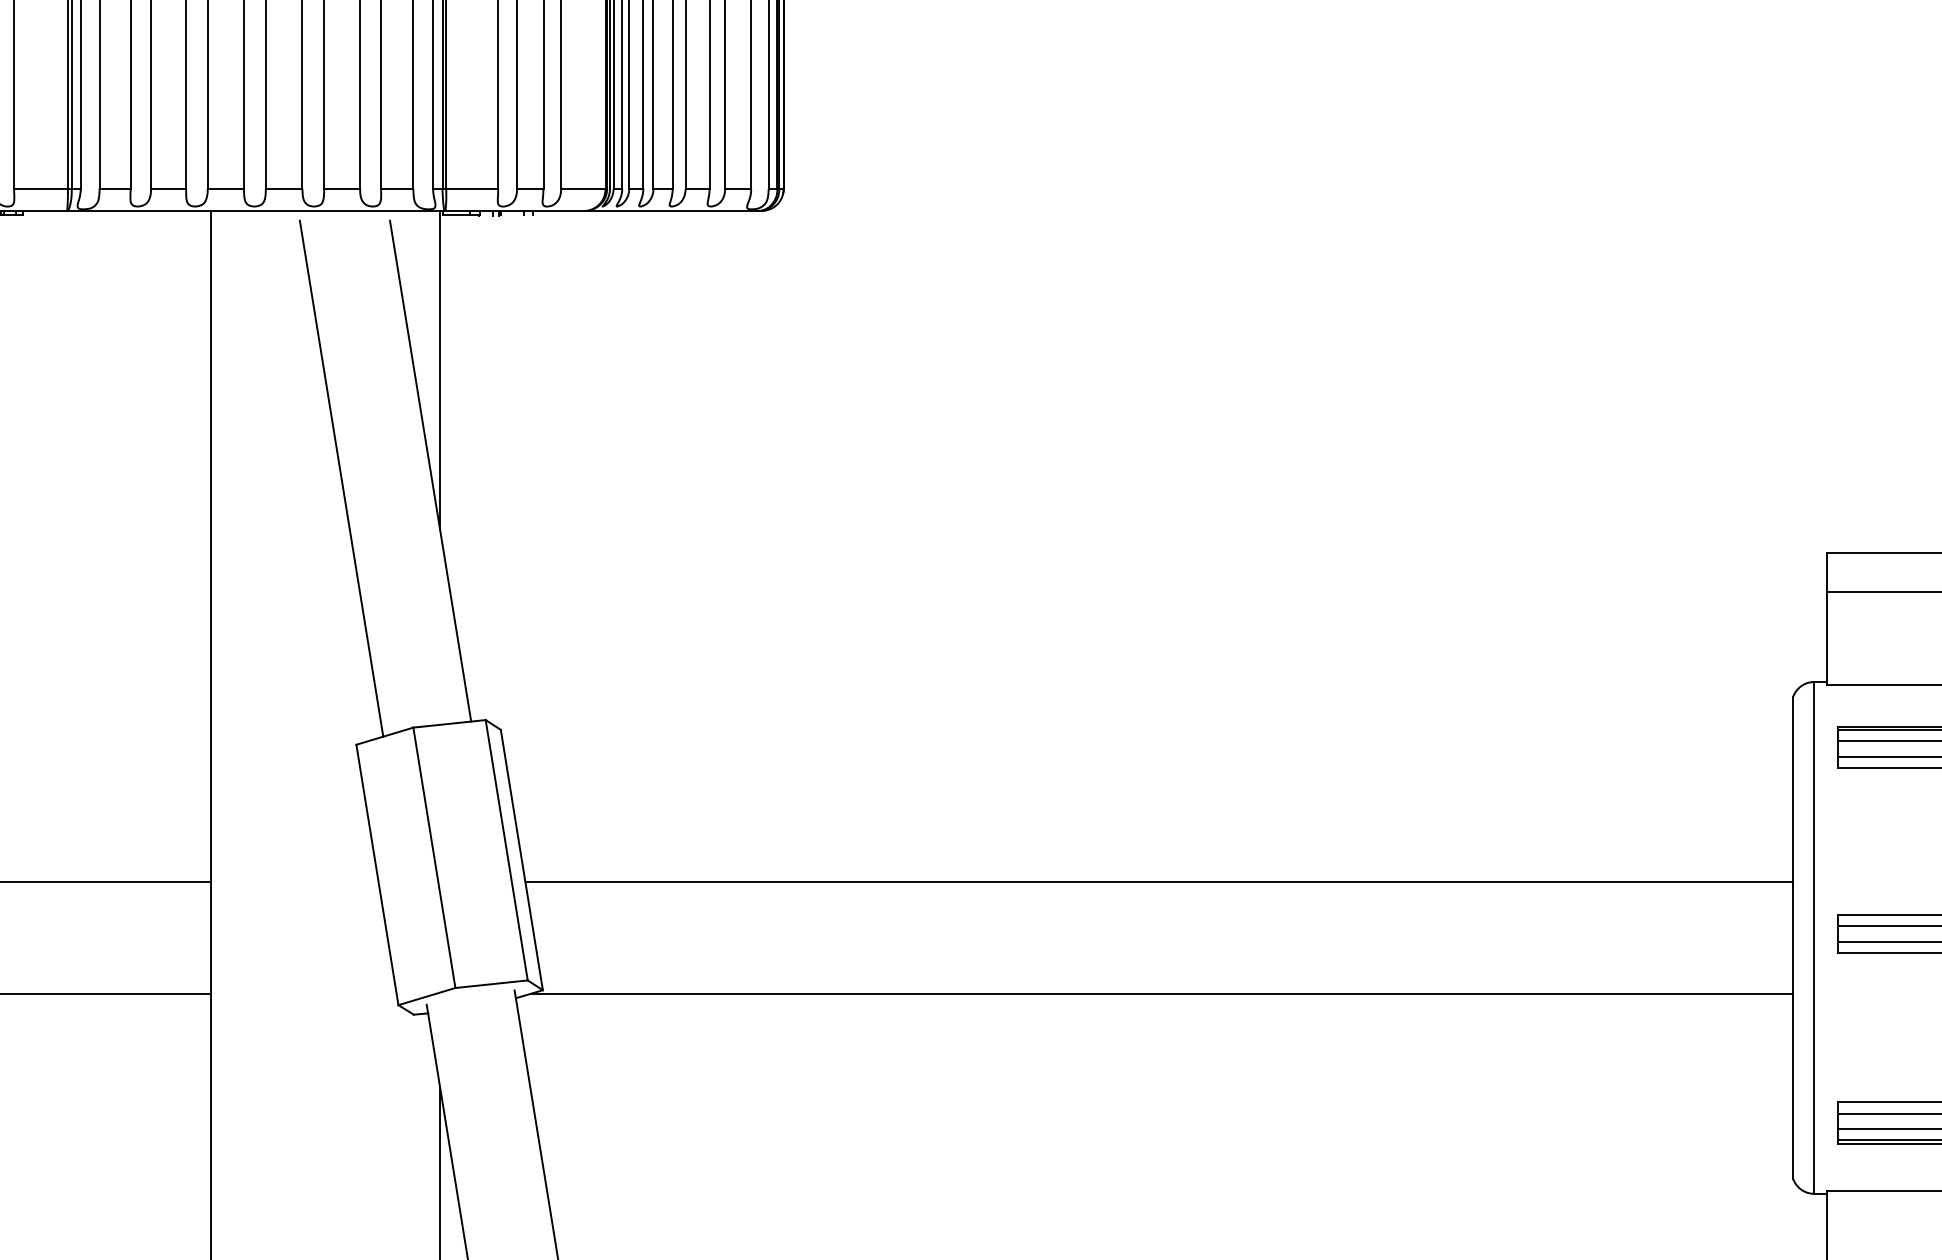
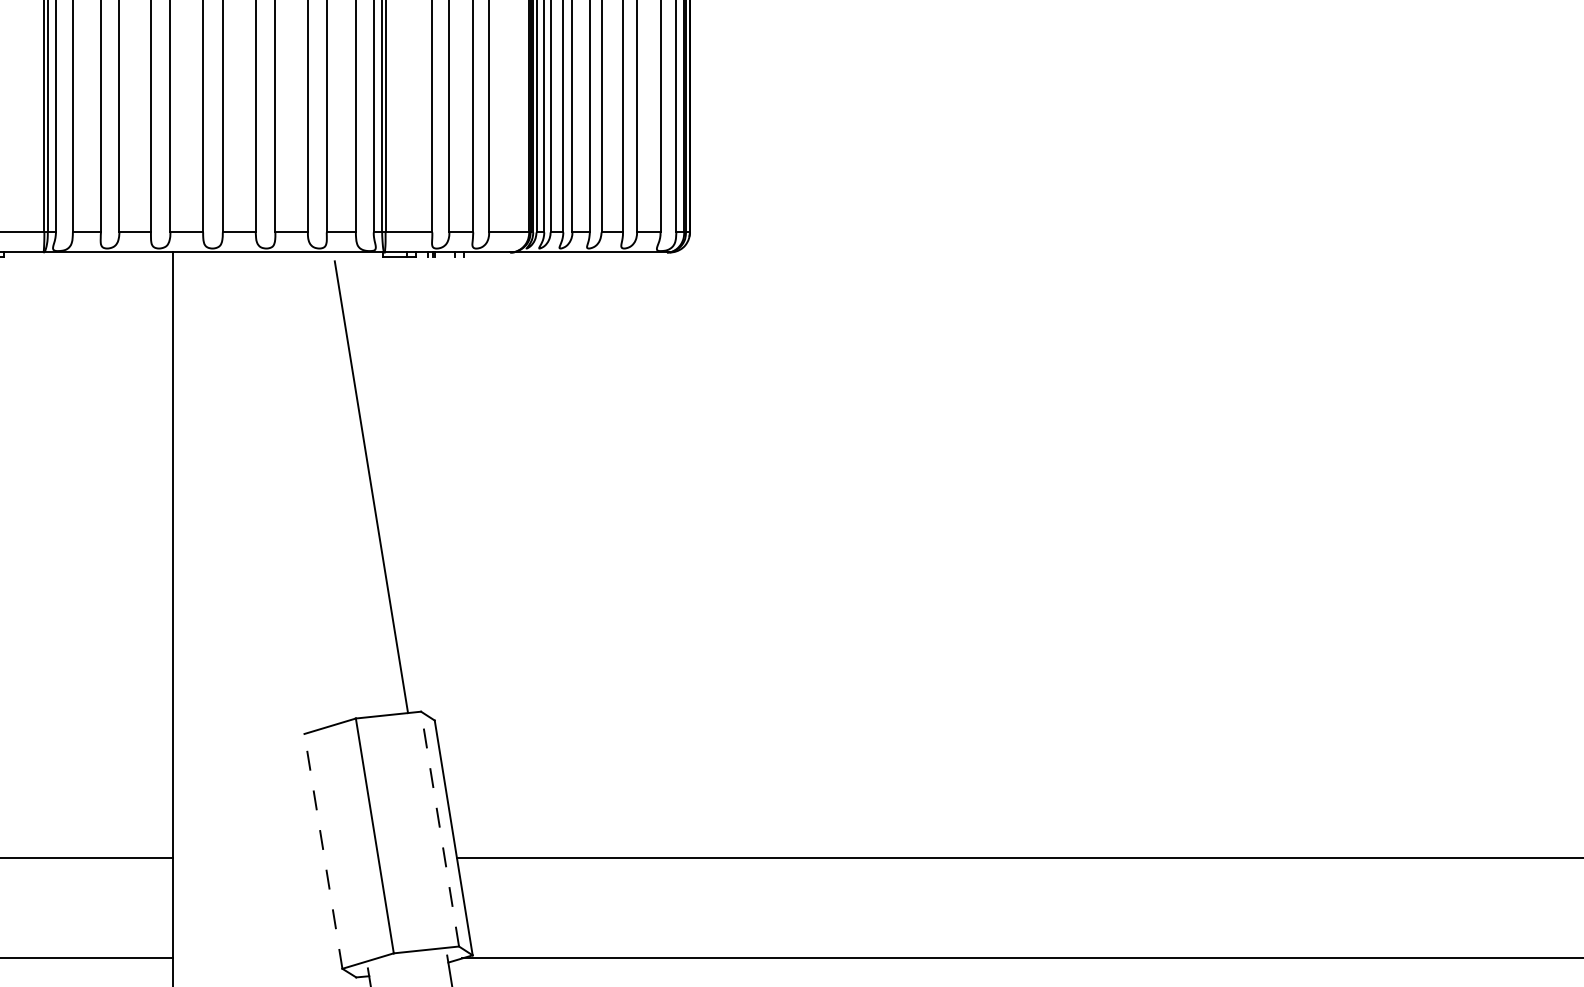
line: (440, 369) -> (380, 395), removed
line: (341, 478) -> (291, 493), removed
line: (506, 850) -> (439, 829), solid -> dashed
line: (377, 874) -> (323, 850), solid -> dashed

